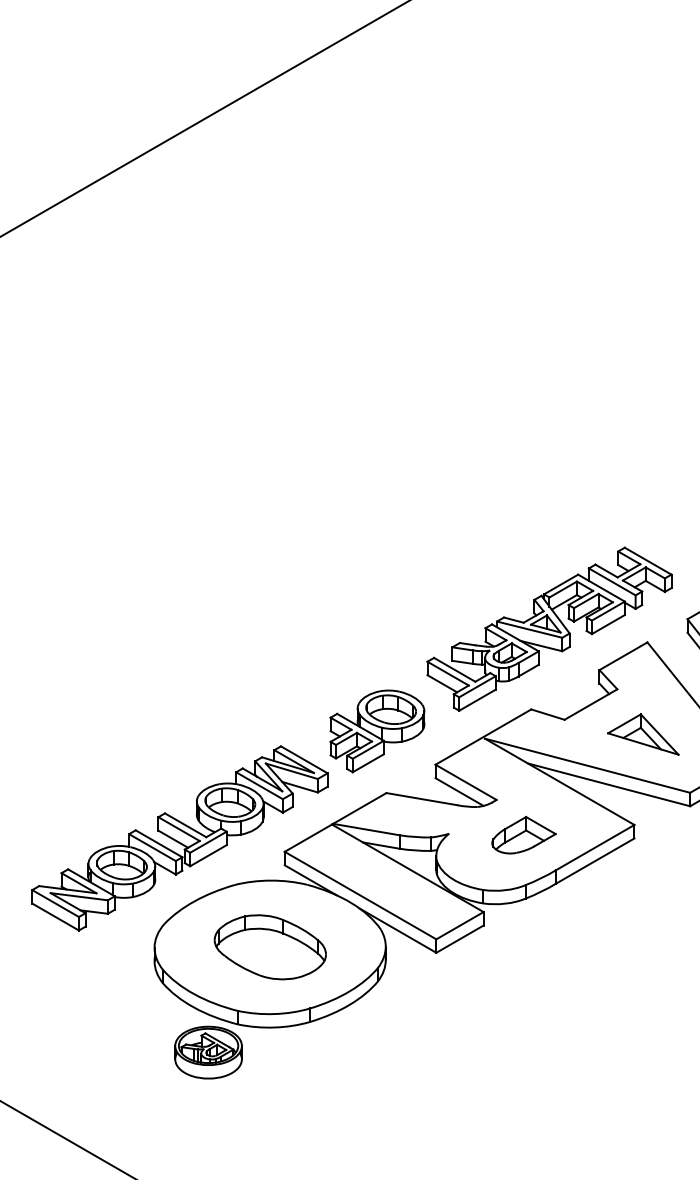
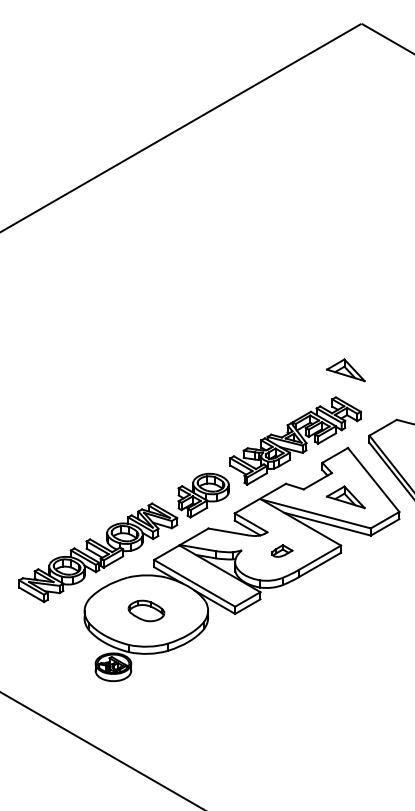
part: (642, 497) -> (345, 370), added
part: (524, 834) -> (282, 550), size x0.6
part: (270, 946) -> (146, 610), size x0.6

